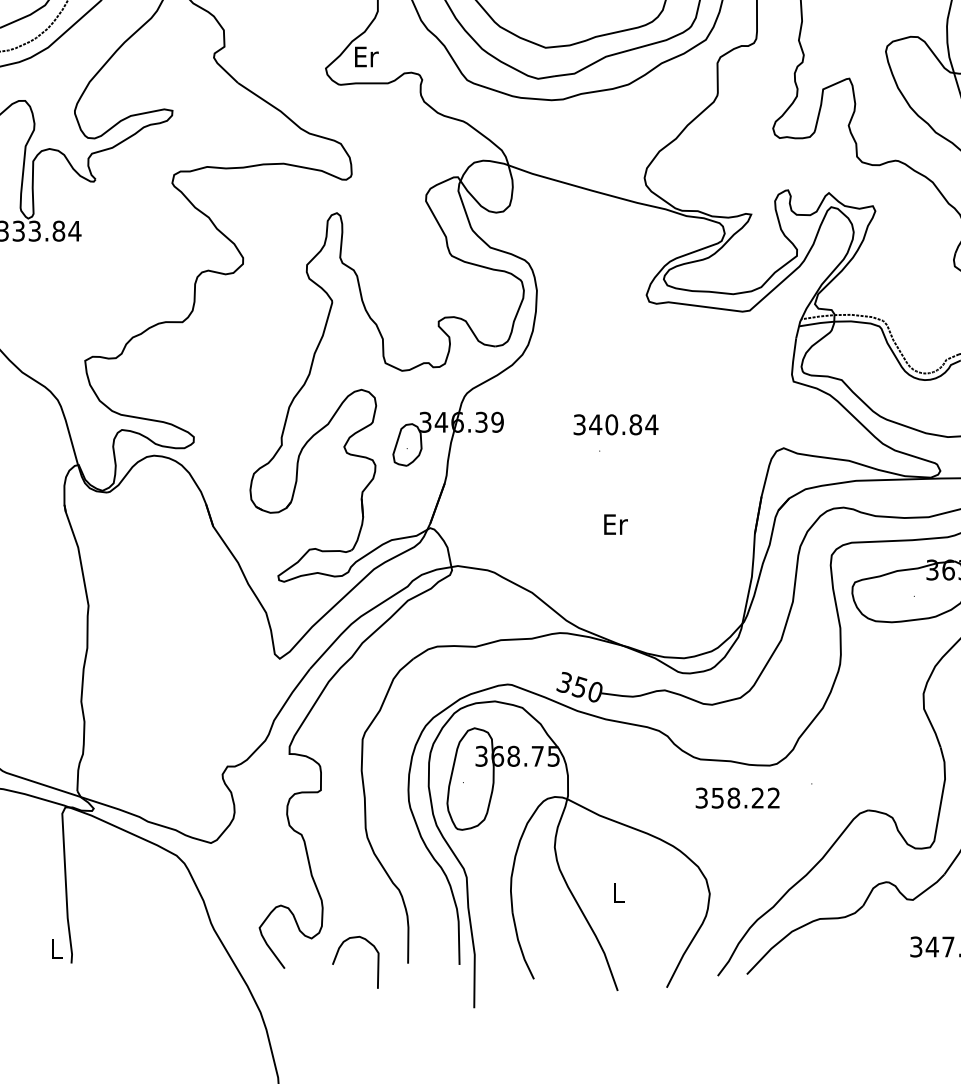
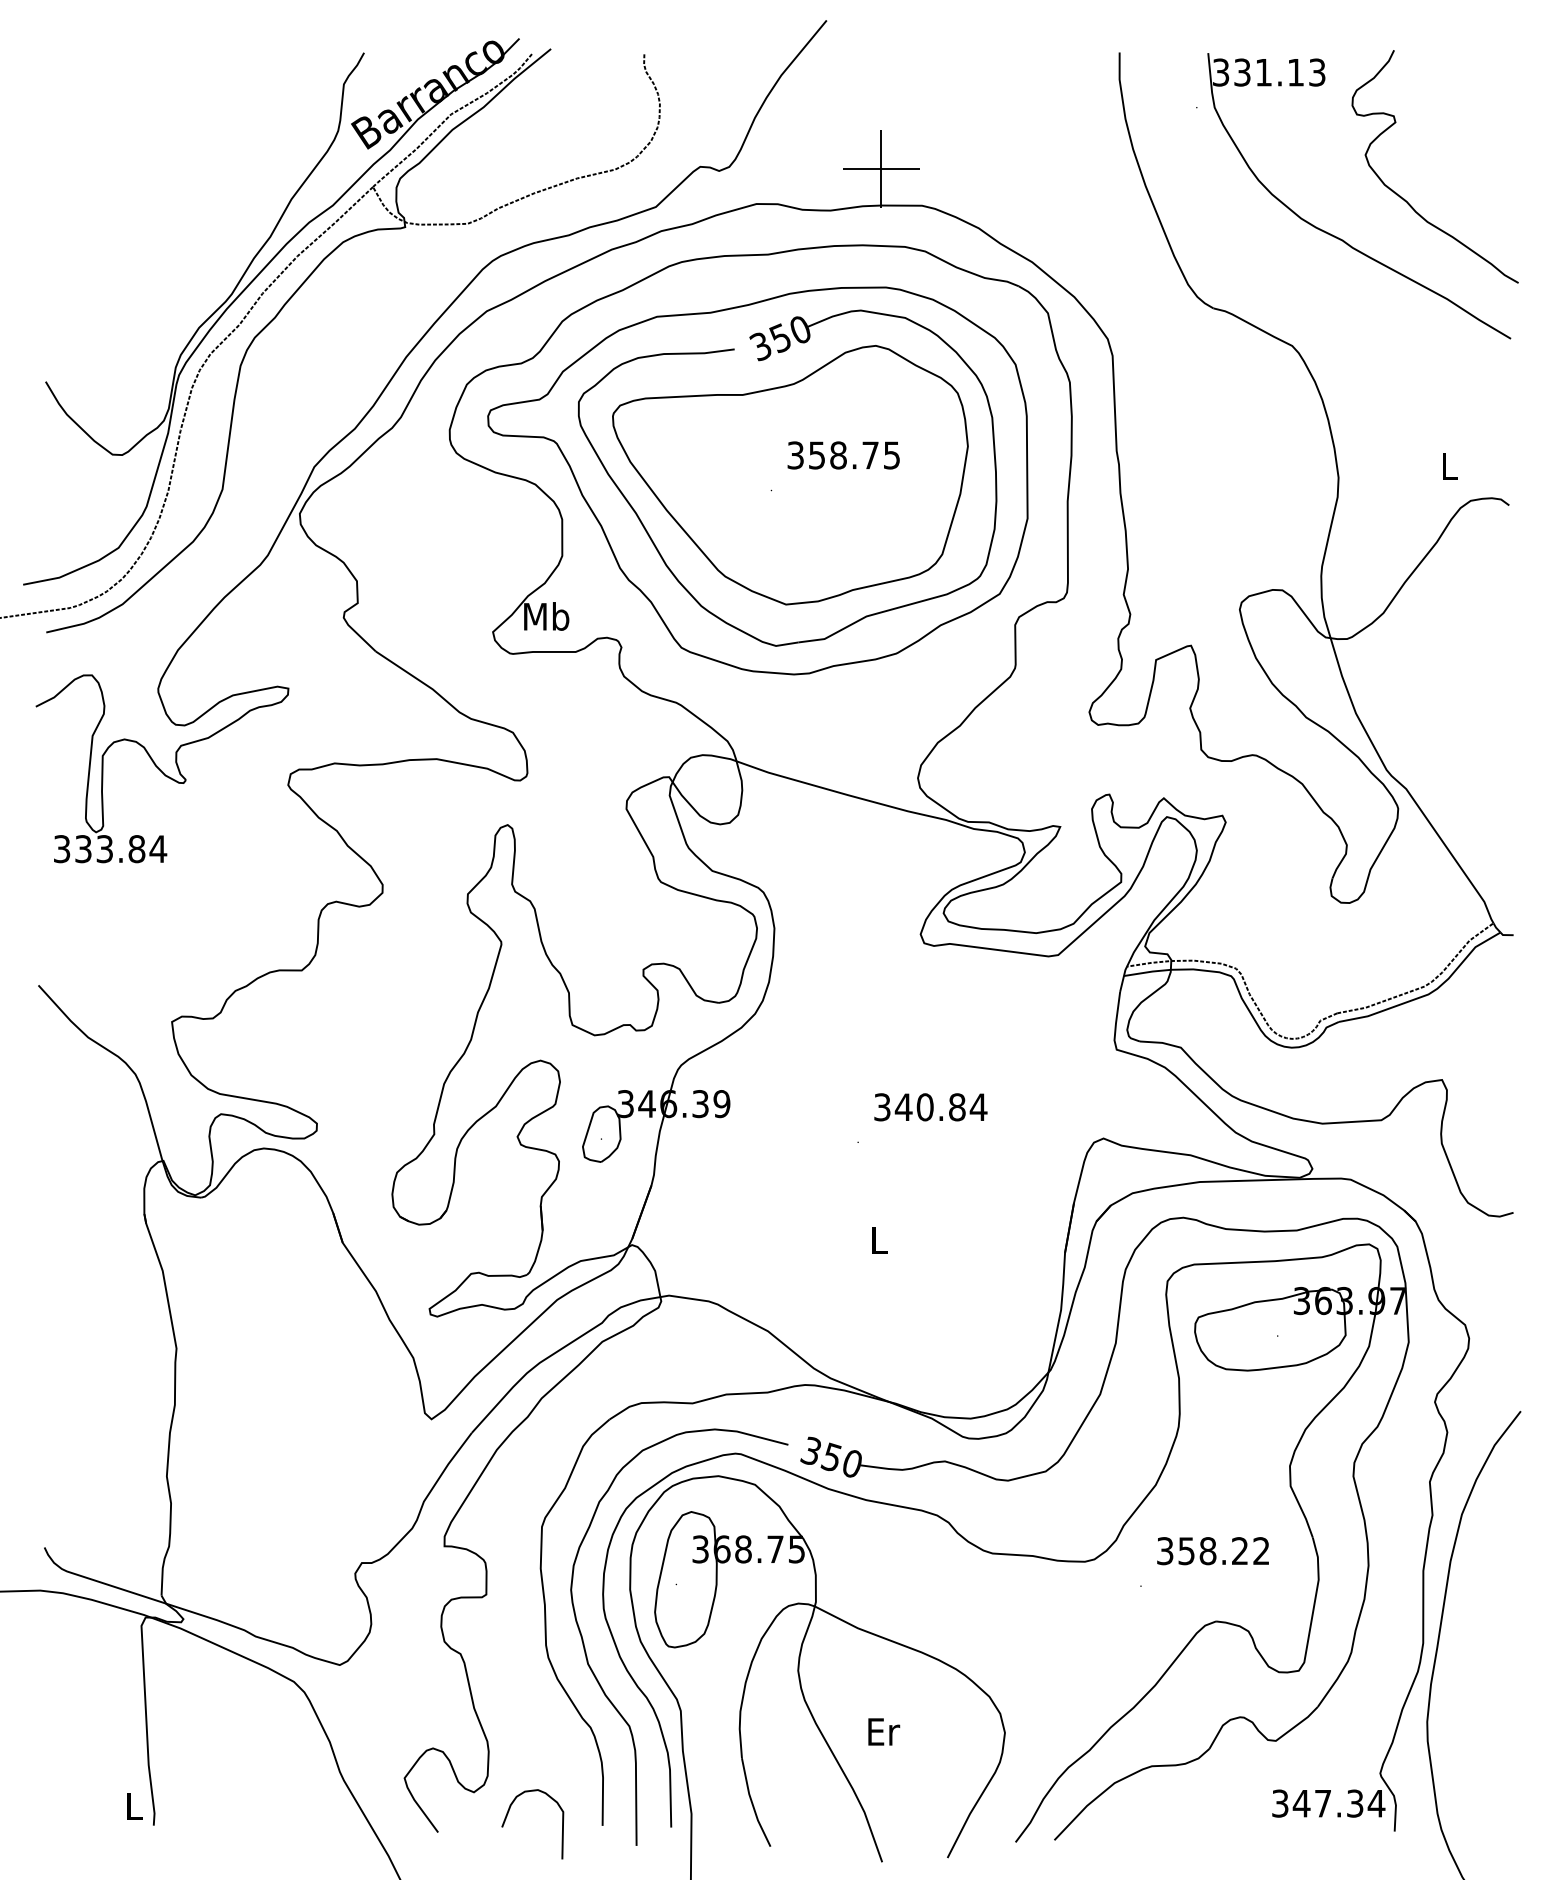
text: (366, 56) -> (546, 616), Er -> Mb
text: (615, 424) -> (930, 1107), moved
text: (615, 523) -> (879, 1239), Er -> L
text: (737, 798) -> (1212, 1551), moved
curve: (407, 858) -> (601, 1685), added
text: (619, 892) -> (884, 1731), L -> Er

